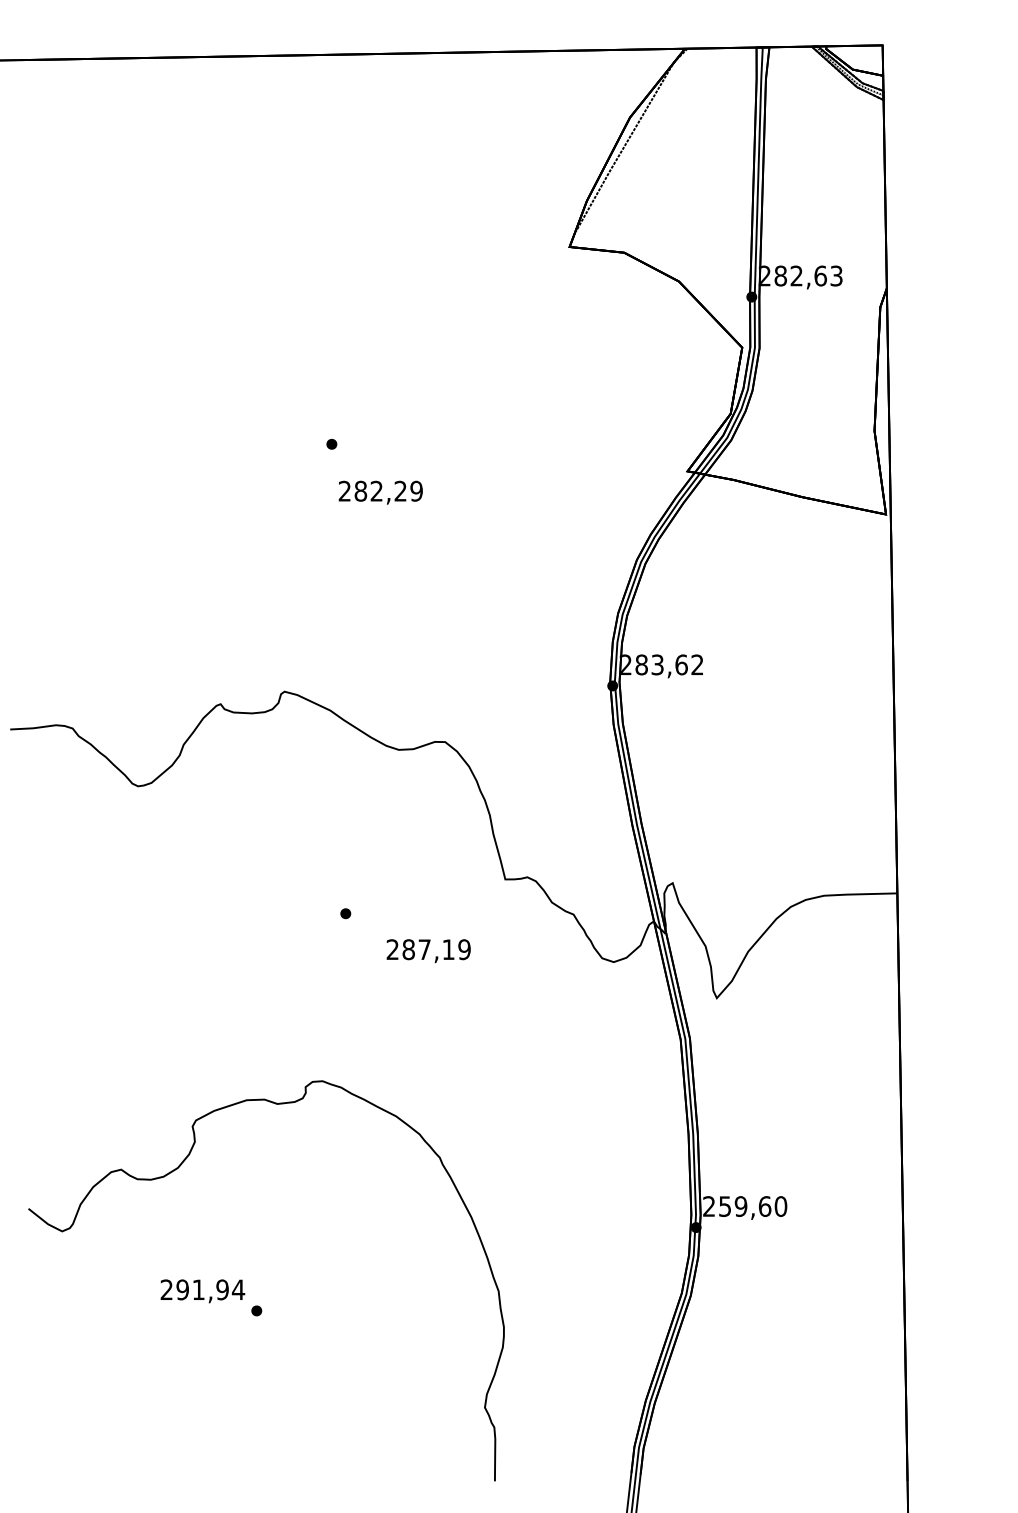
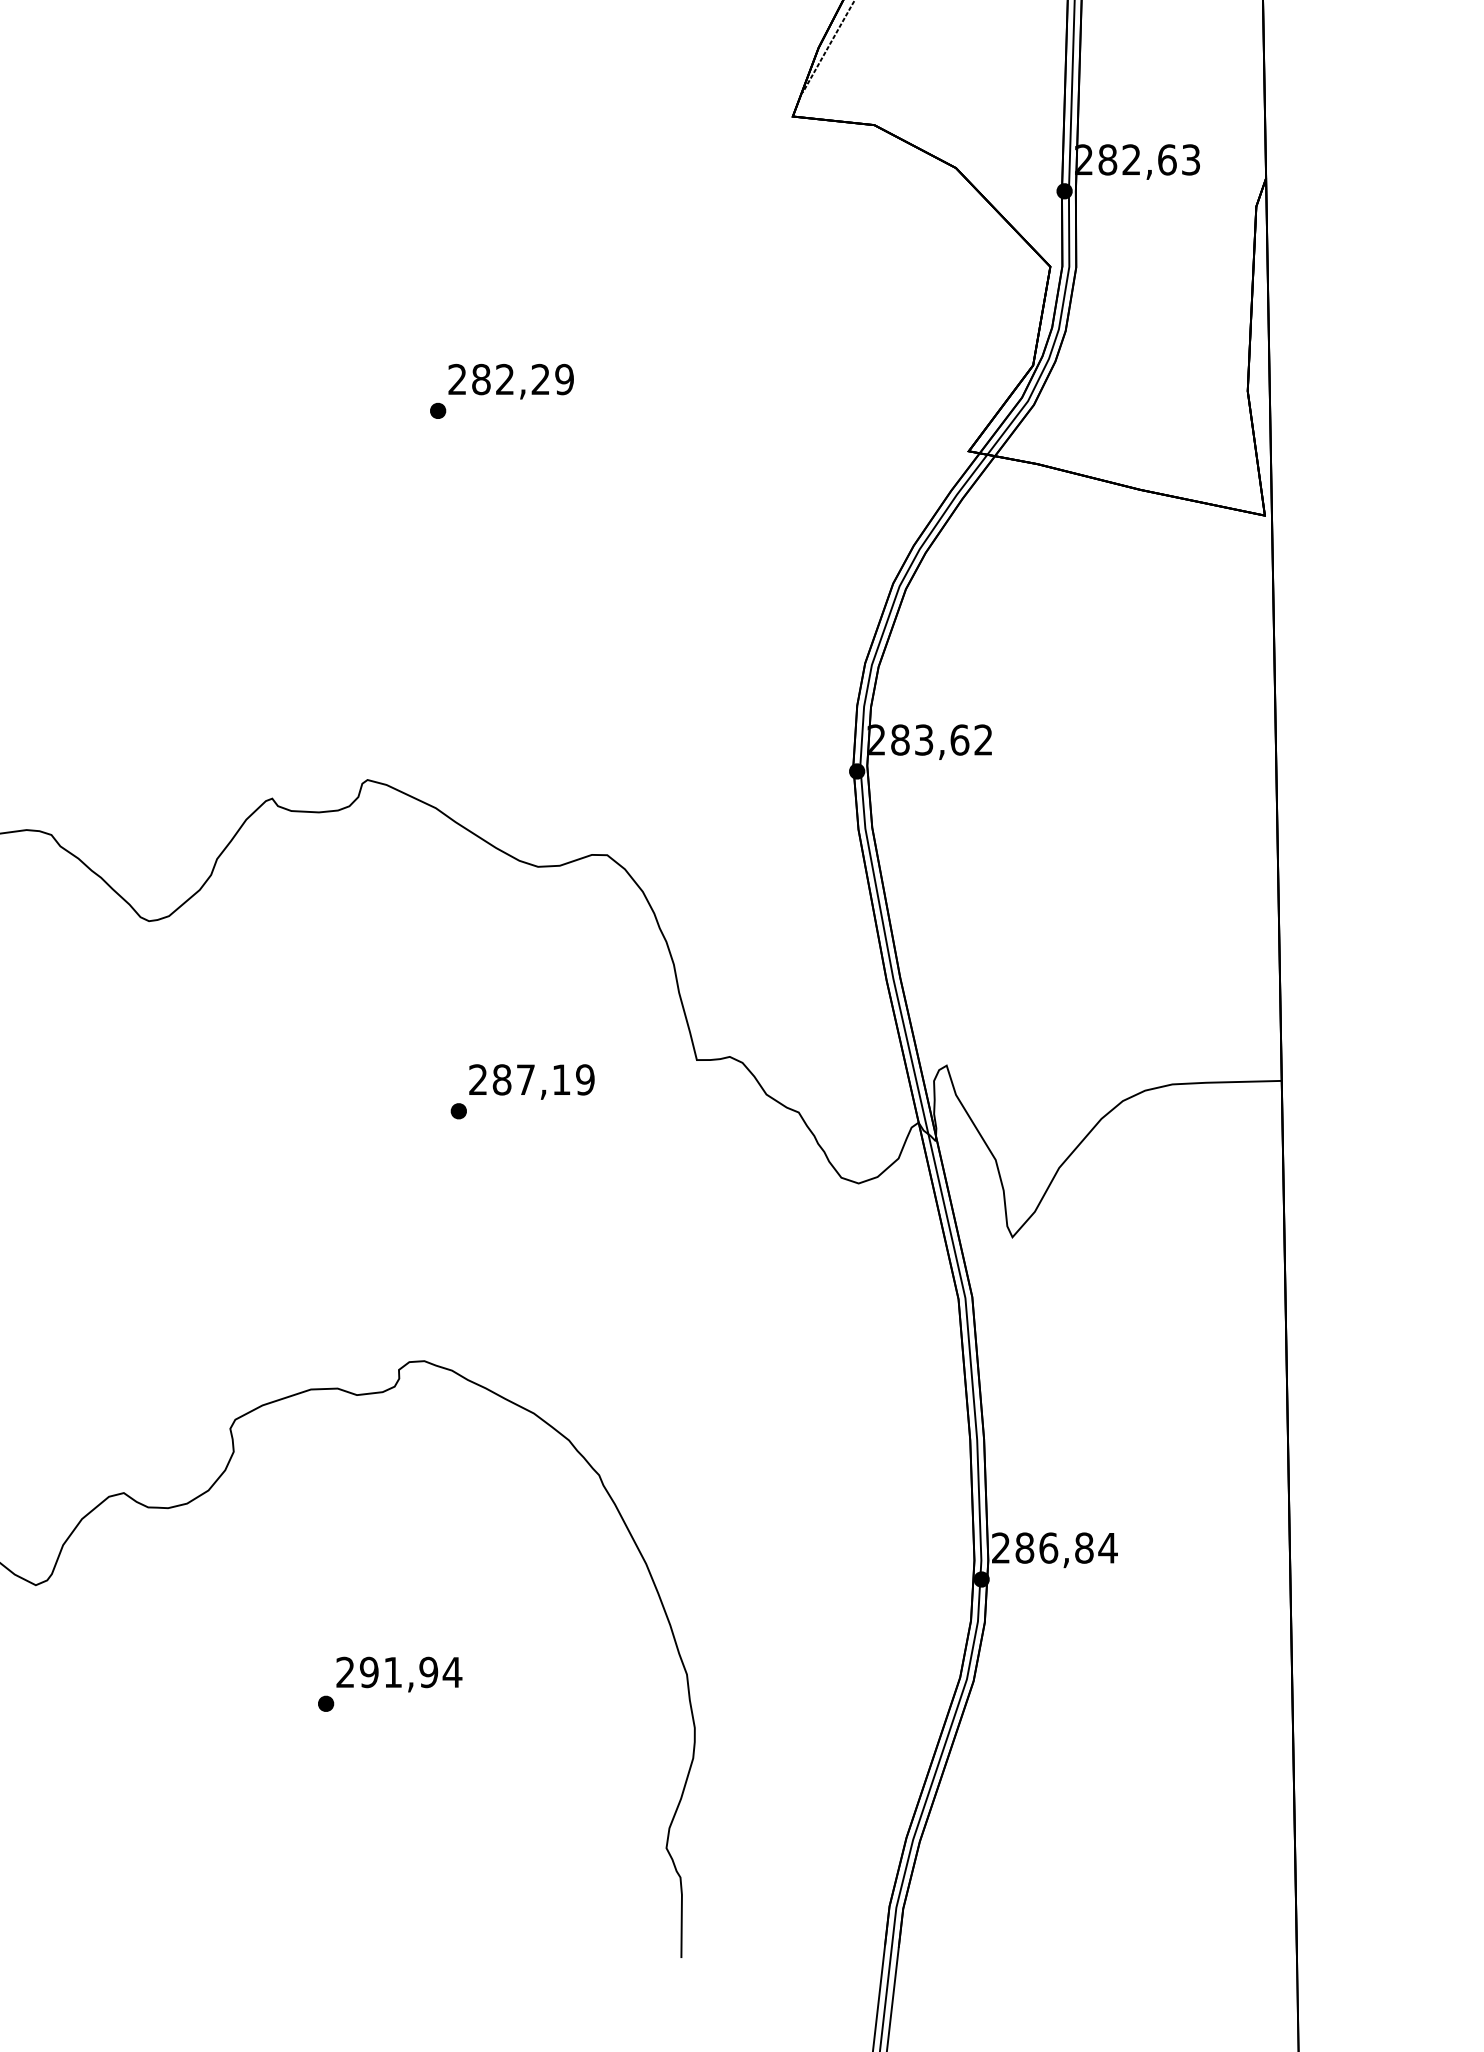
text: (380, 492) -> (510, 381), moved
text: (428, 950) -> (531, 1081), moved
text: (753, 1206) -> (1067, 1548), 259,60 -> 286,84
text: (202, 1291) -> (398, 1674), moved

